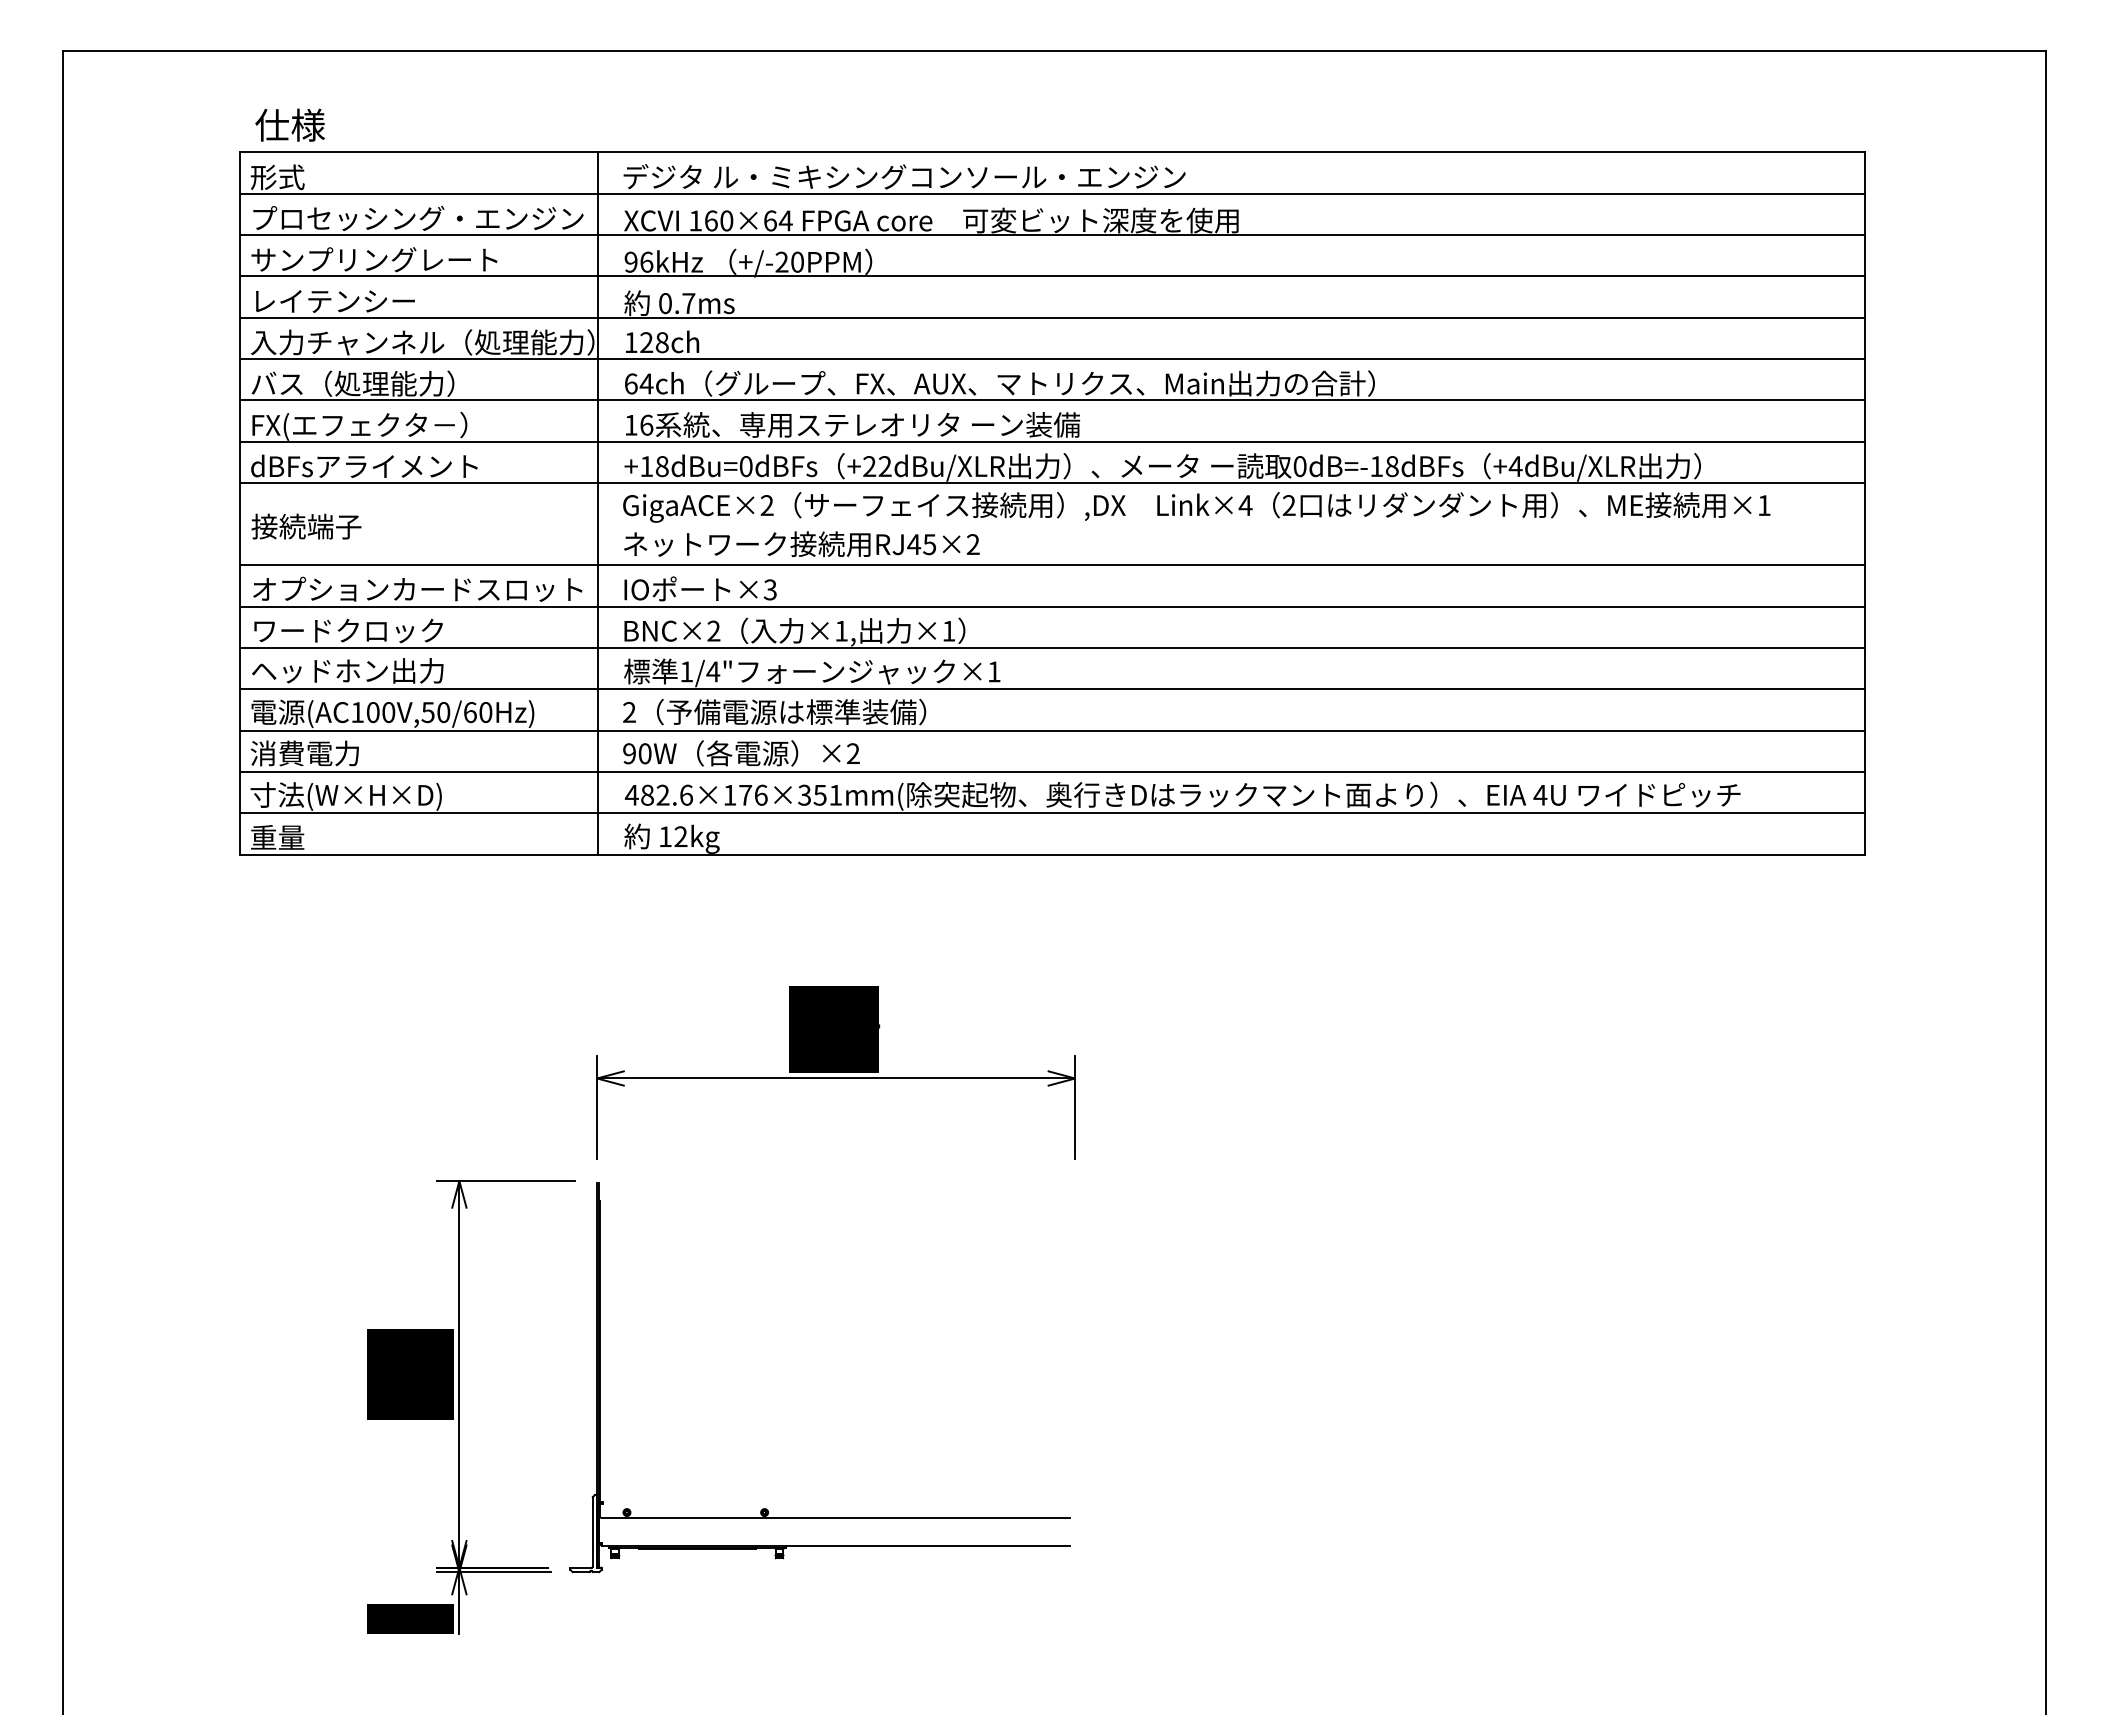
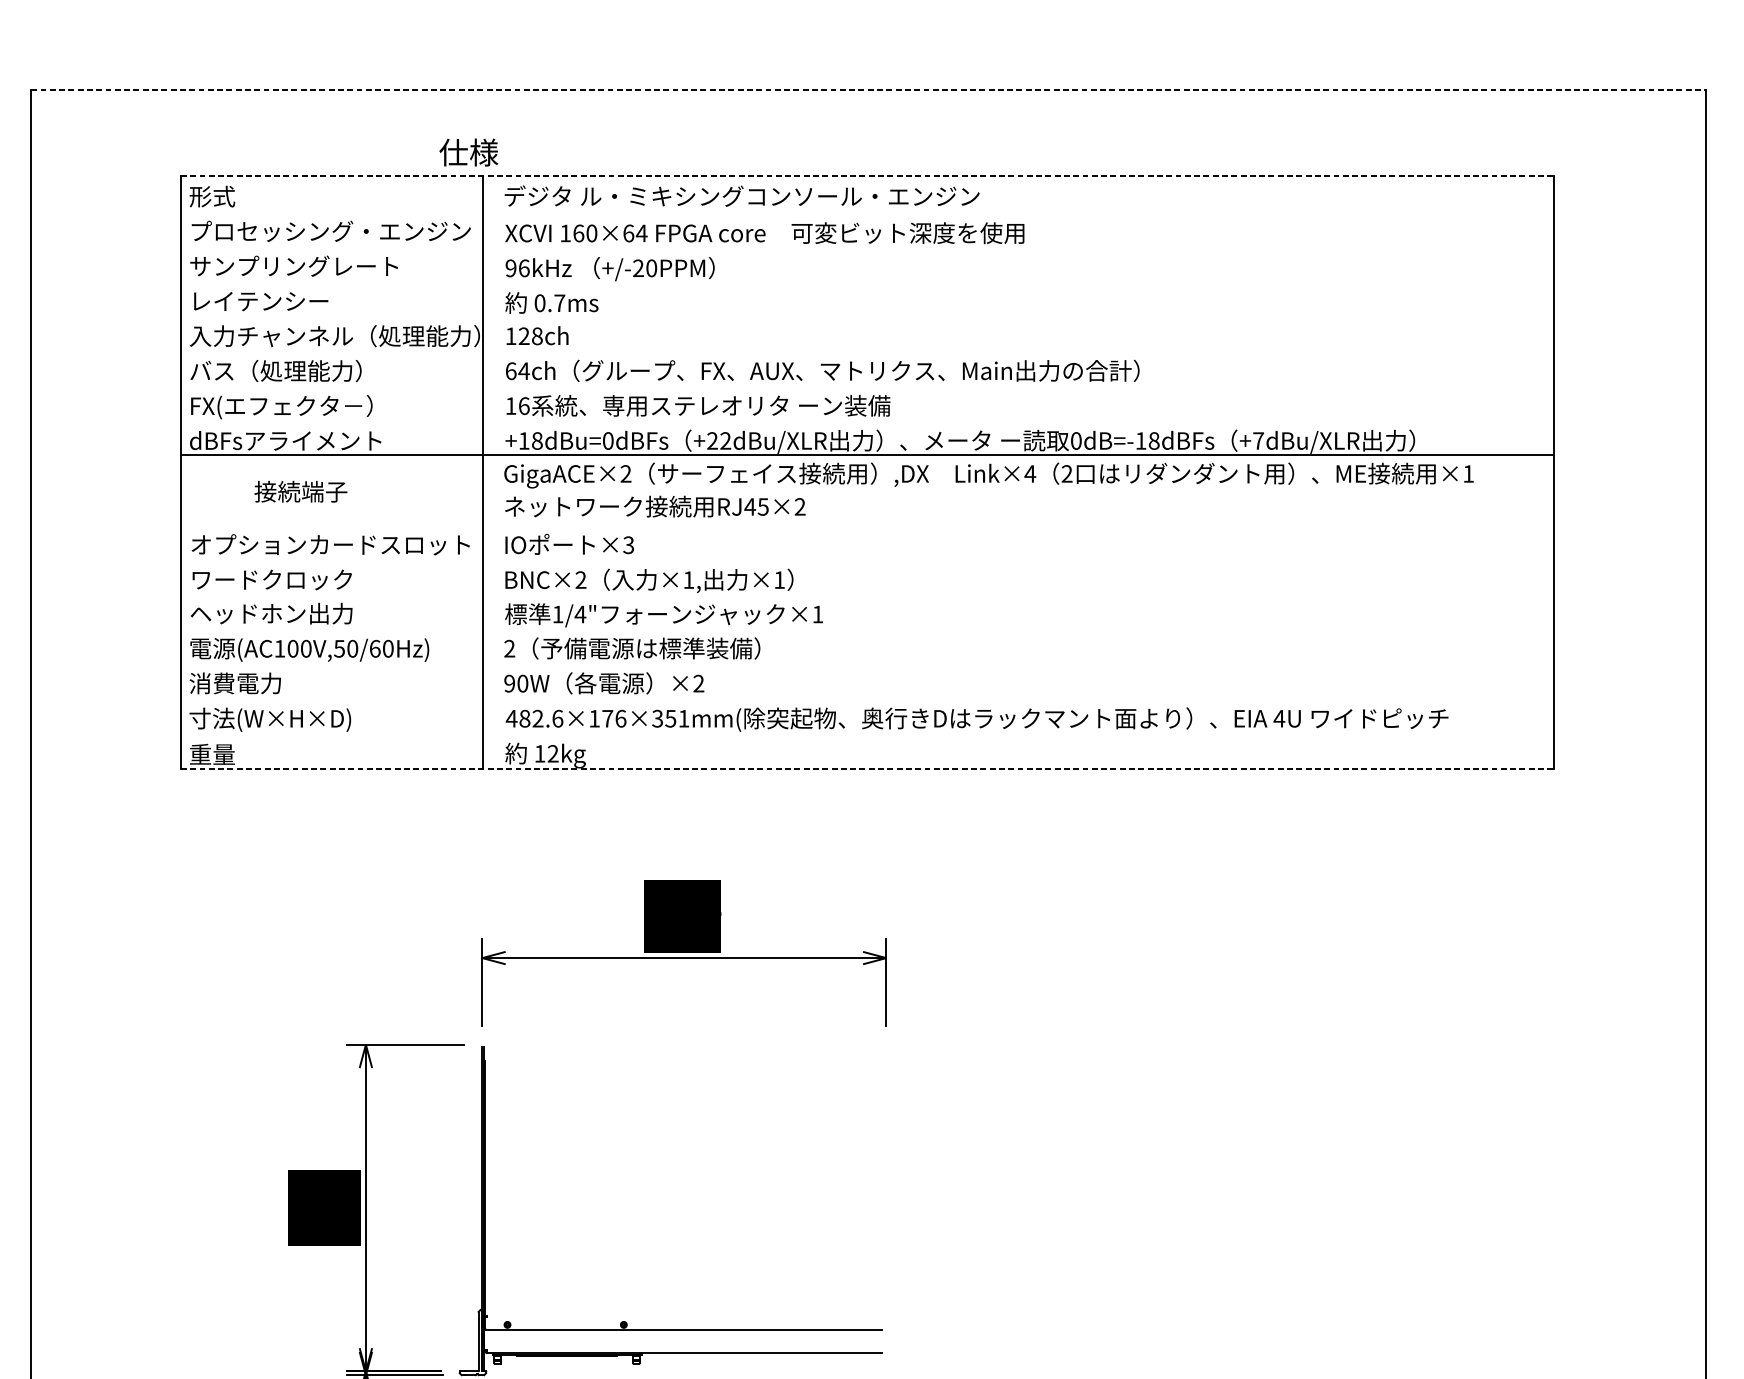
line: (1054, 51) -> (868, 90), solid -> dashed
text: (289, 124) -> (468, 151), moved
line: (1053, 152) -> (867, 175), solid -> dashed
line: (1052, 193) -> (867, 210), removed
line: (1052, 235) -> (867, 245), removed
line: (1052, 276) -> (867, 280), removed
line: (1052, 317) -> (867, 315), removed
line: (1052, 358) -> (867, 349), removed
line: (1052, 400) -> (867, 385), removed
line: (1052, 441) -> (867, 419), removed
text: (1515, 466) -> (1258, 440), +4dBu/XLR -> +7dBu/XLR
text: (306, 526) -> (300, 491), moved
line: (1052, 565) -> (867, 524), removed
line: (1052, 606) -> (867, 559), removed
line: (1052, 648) -> (867, 594), removed
line: (1052, 689) -> (867, 629), removed
line: (1052, 730) -> (867, 664), removed
line: (1052, 771) -> (867, 698), removed
line: (1052, 813) -> (867, 734), removed
line: (1053, 854) -> (867, 768), solid -> dashed

